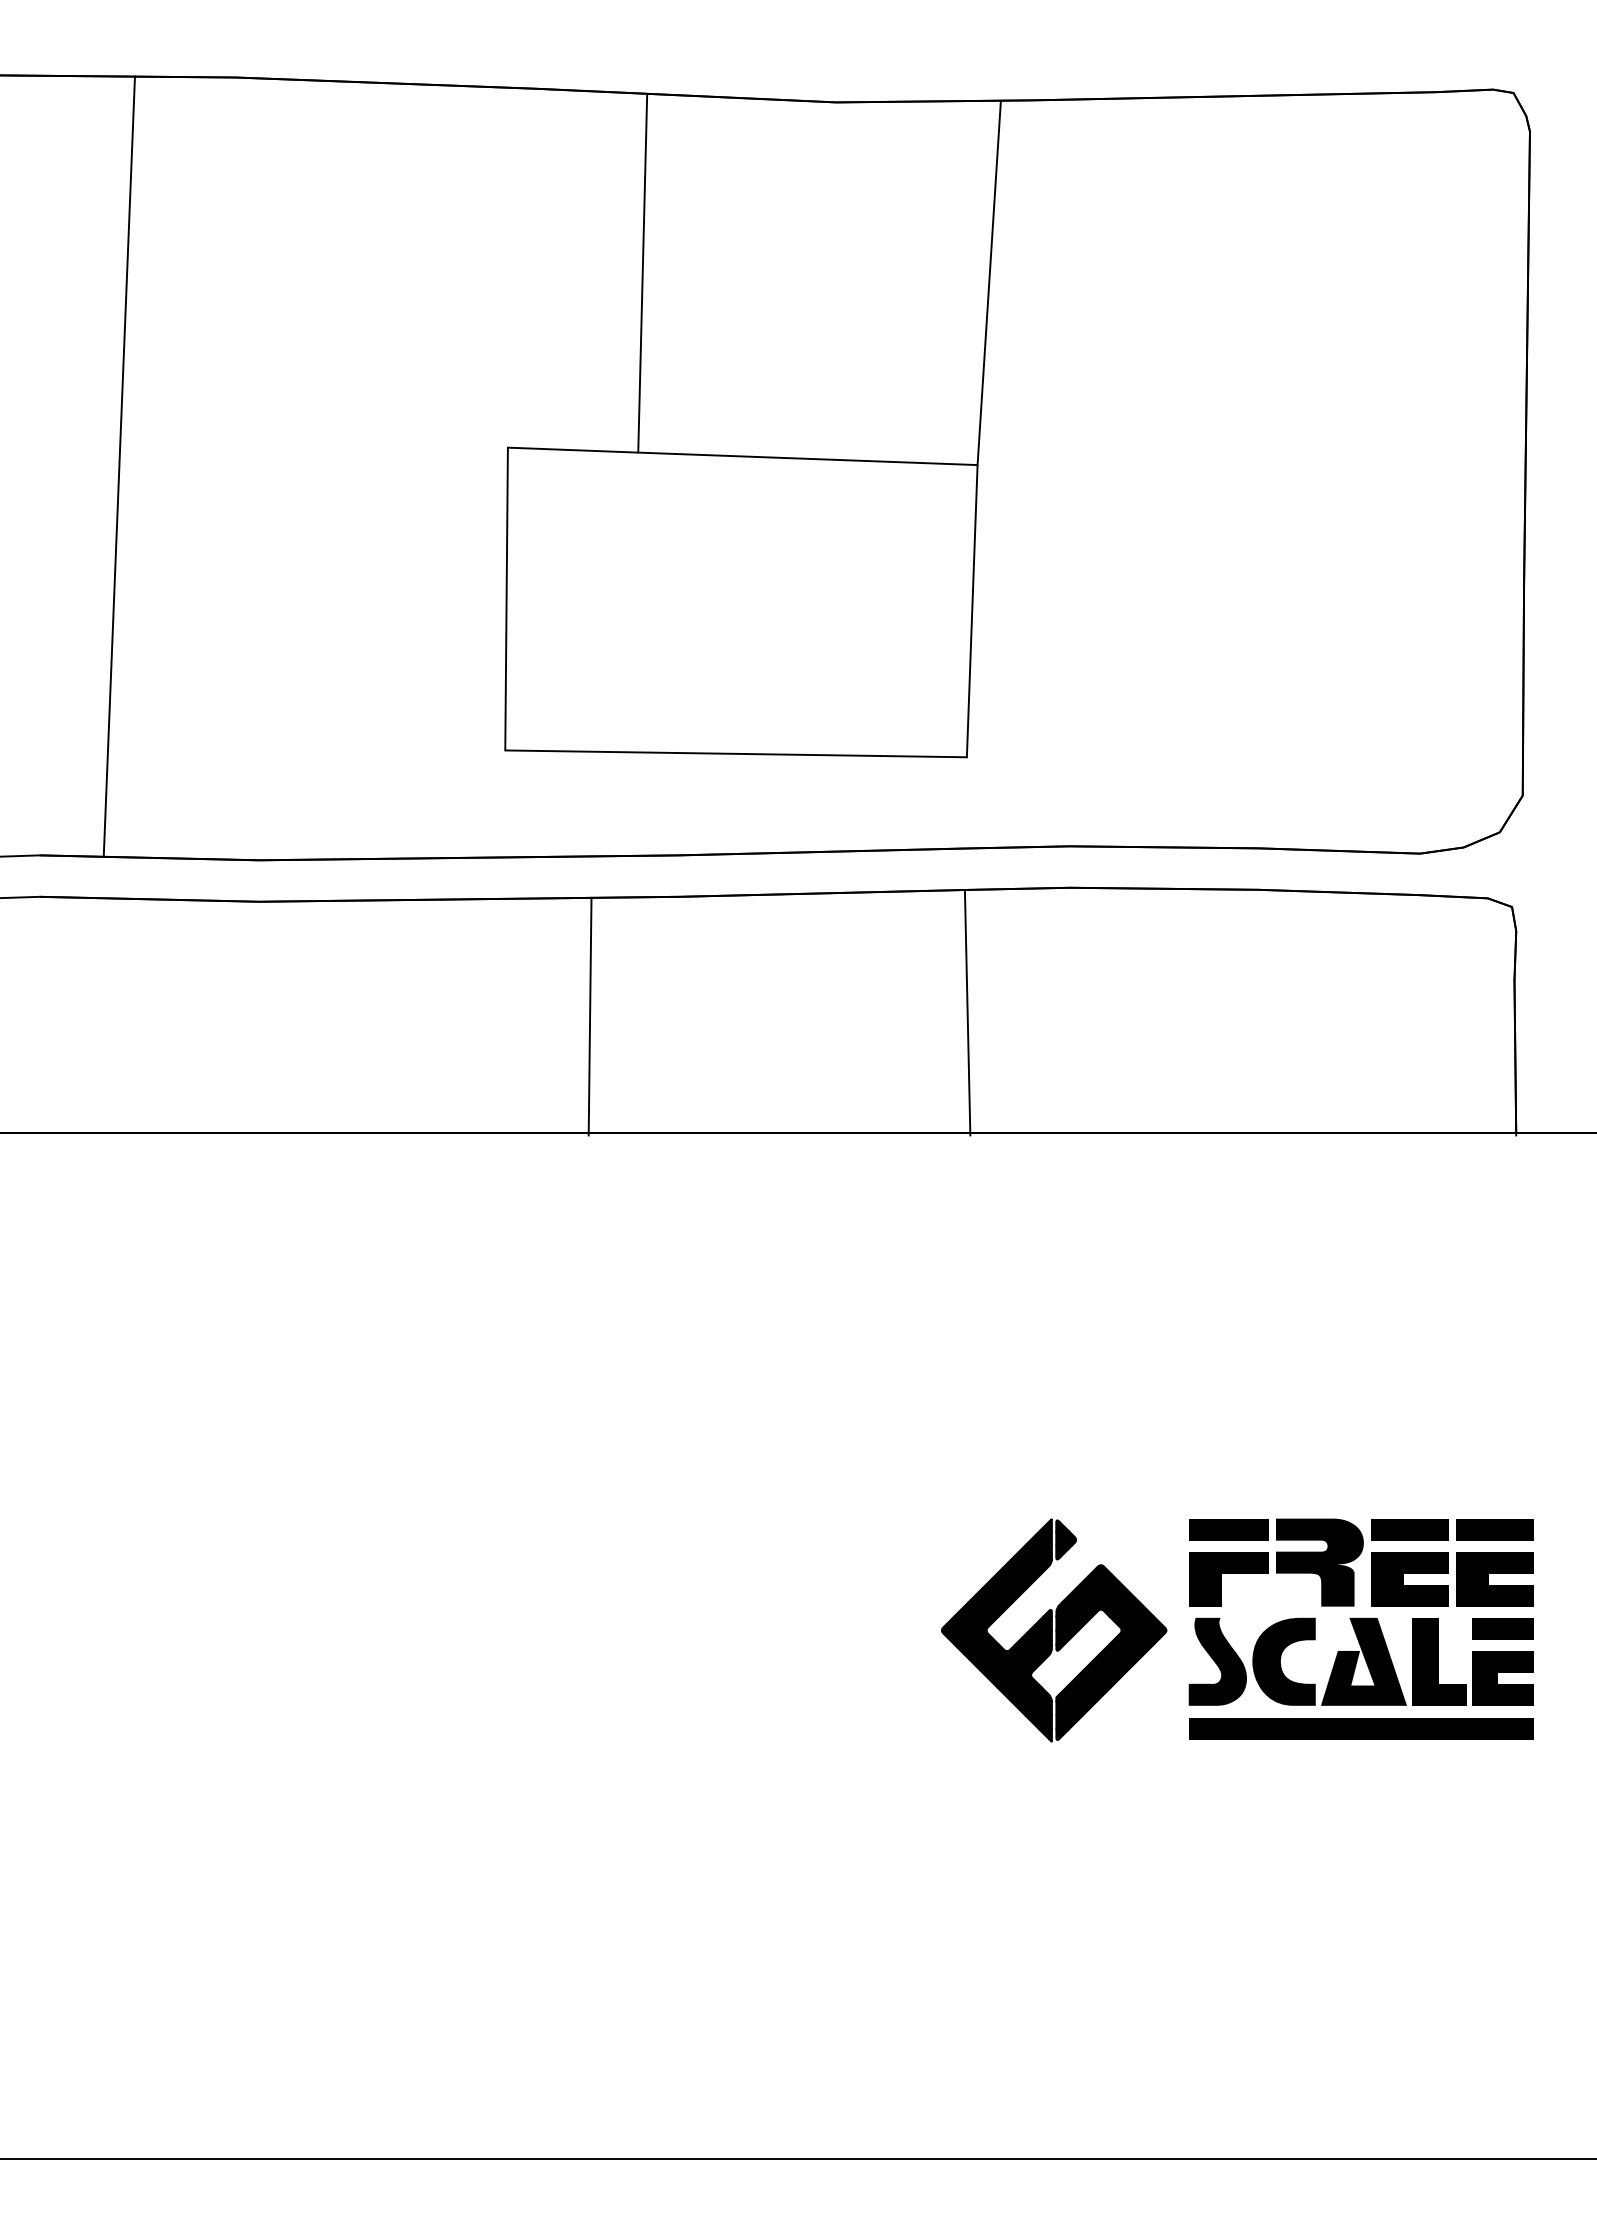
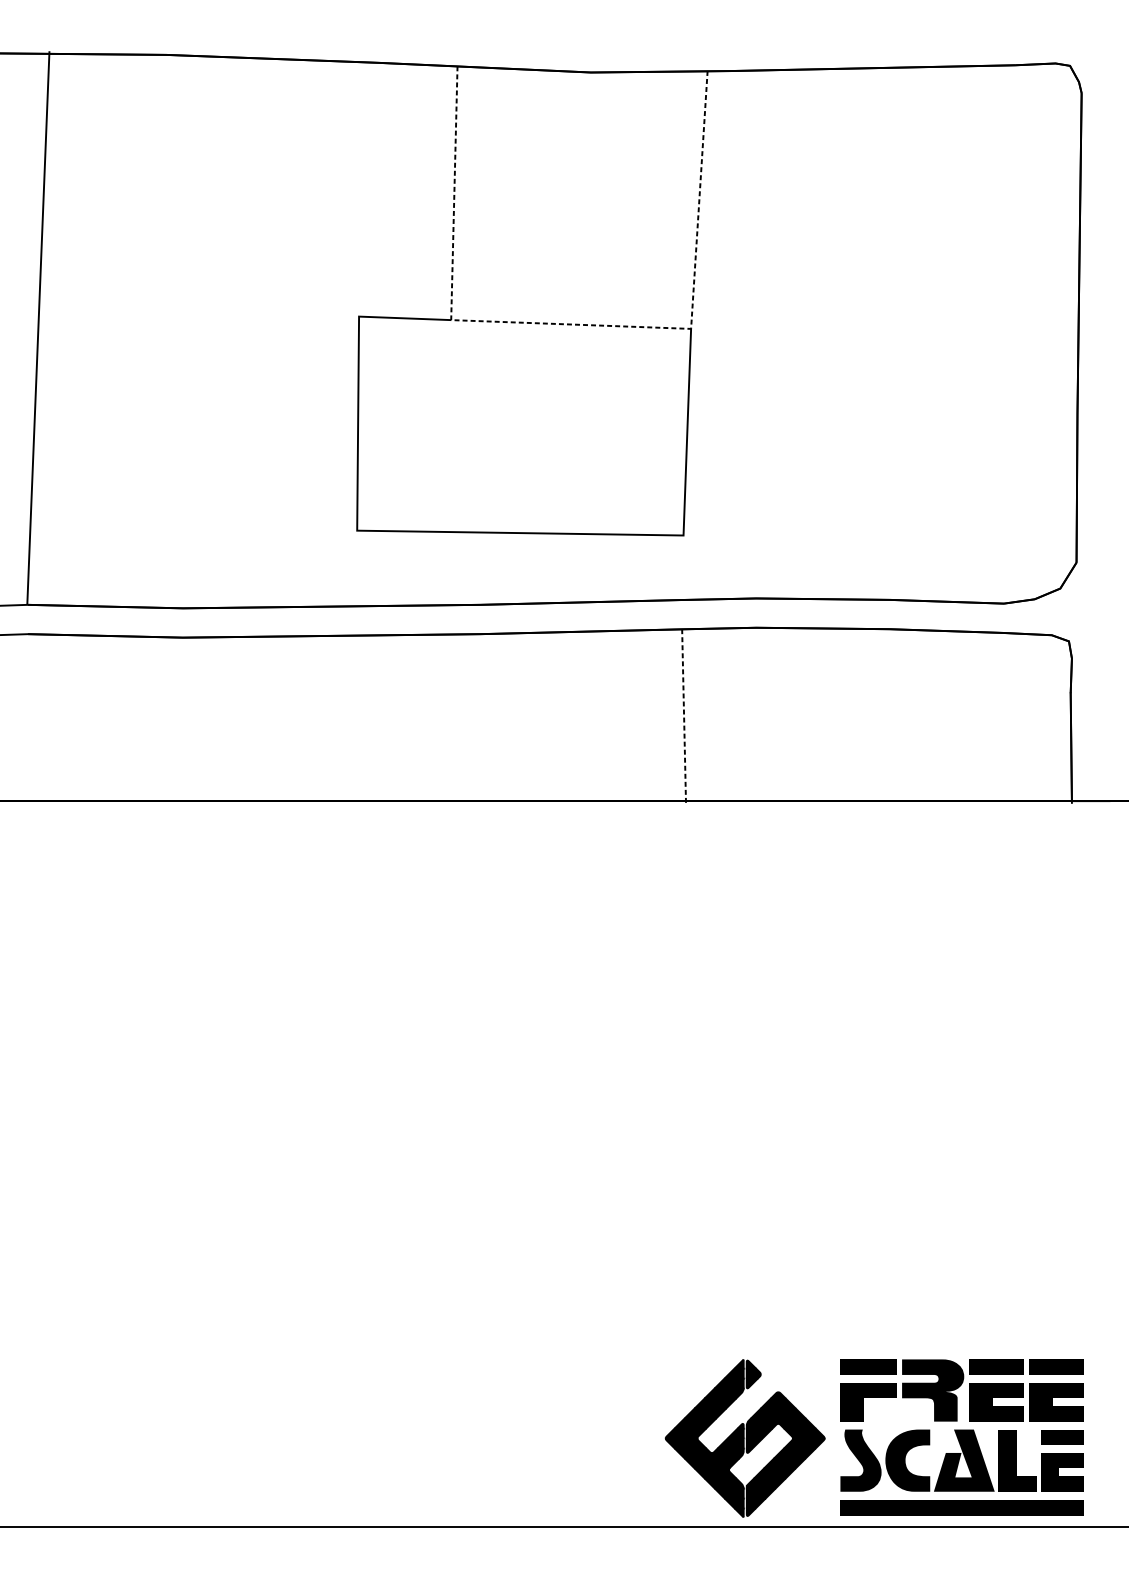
line: (810, 458) -> (572, 324), solid -> dashed
line: (118, 466) -> (37, 327), moved
line: (967, 1012) -> (683, 715), solid -> dashed
line: (589, 1016) -> (416, 718), removed
part: (1225, 1637) -> (866, 1443), moved

